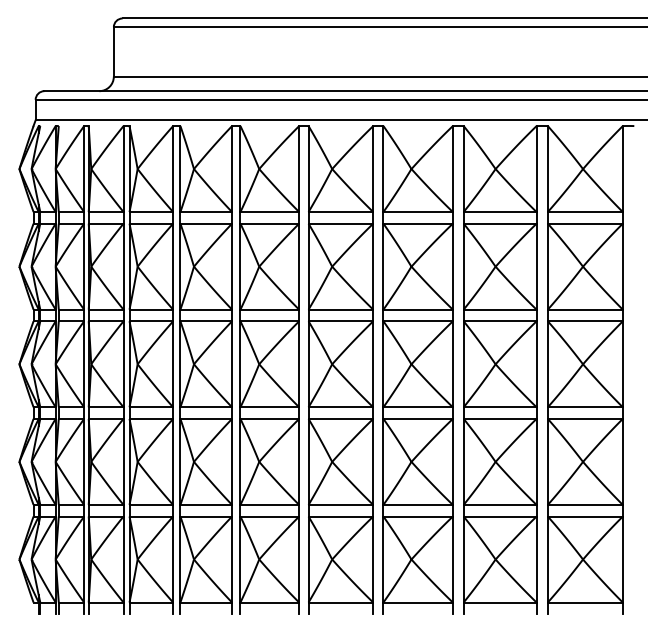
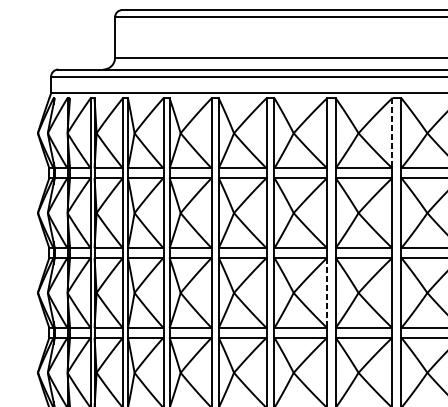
line: (452, 169) -> (392, 133), solid -> dashed
line: (373, 364) -> (327, 293), solid -> dashed

